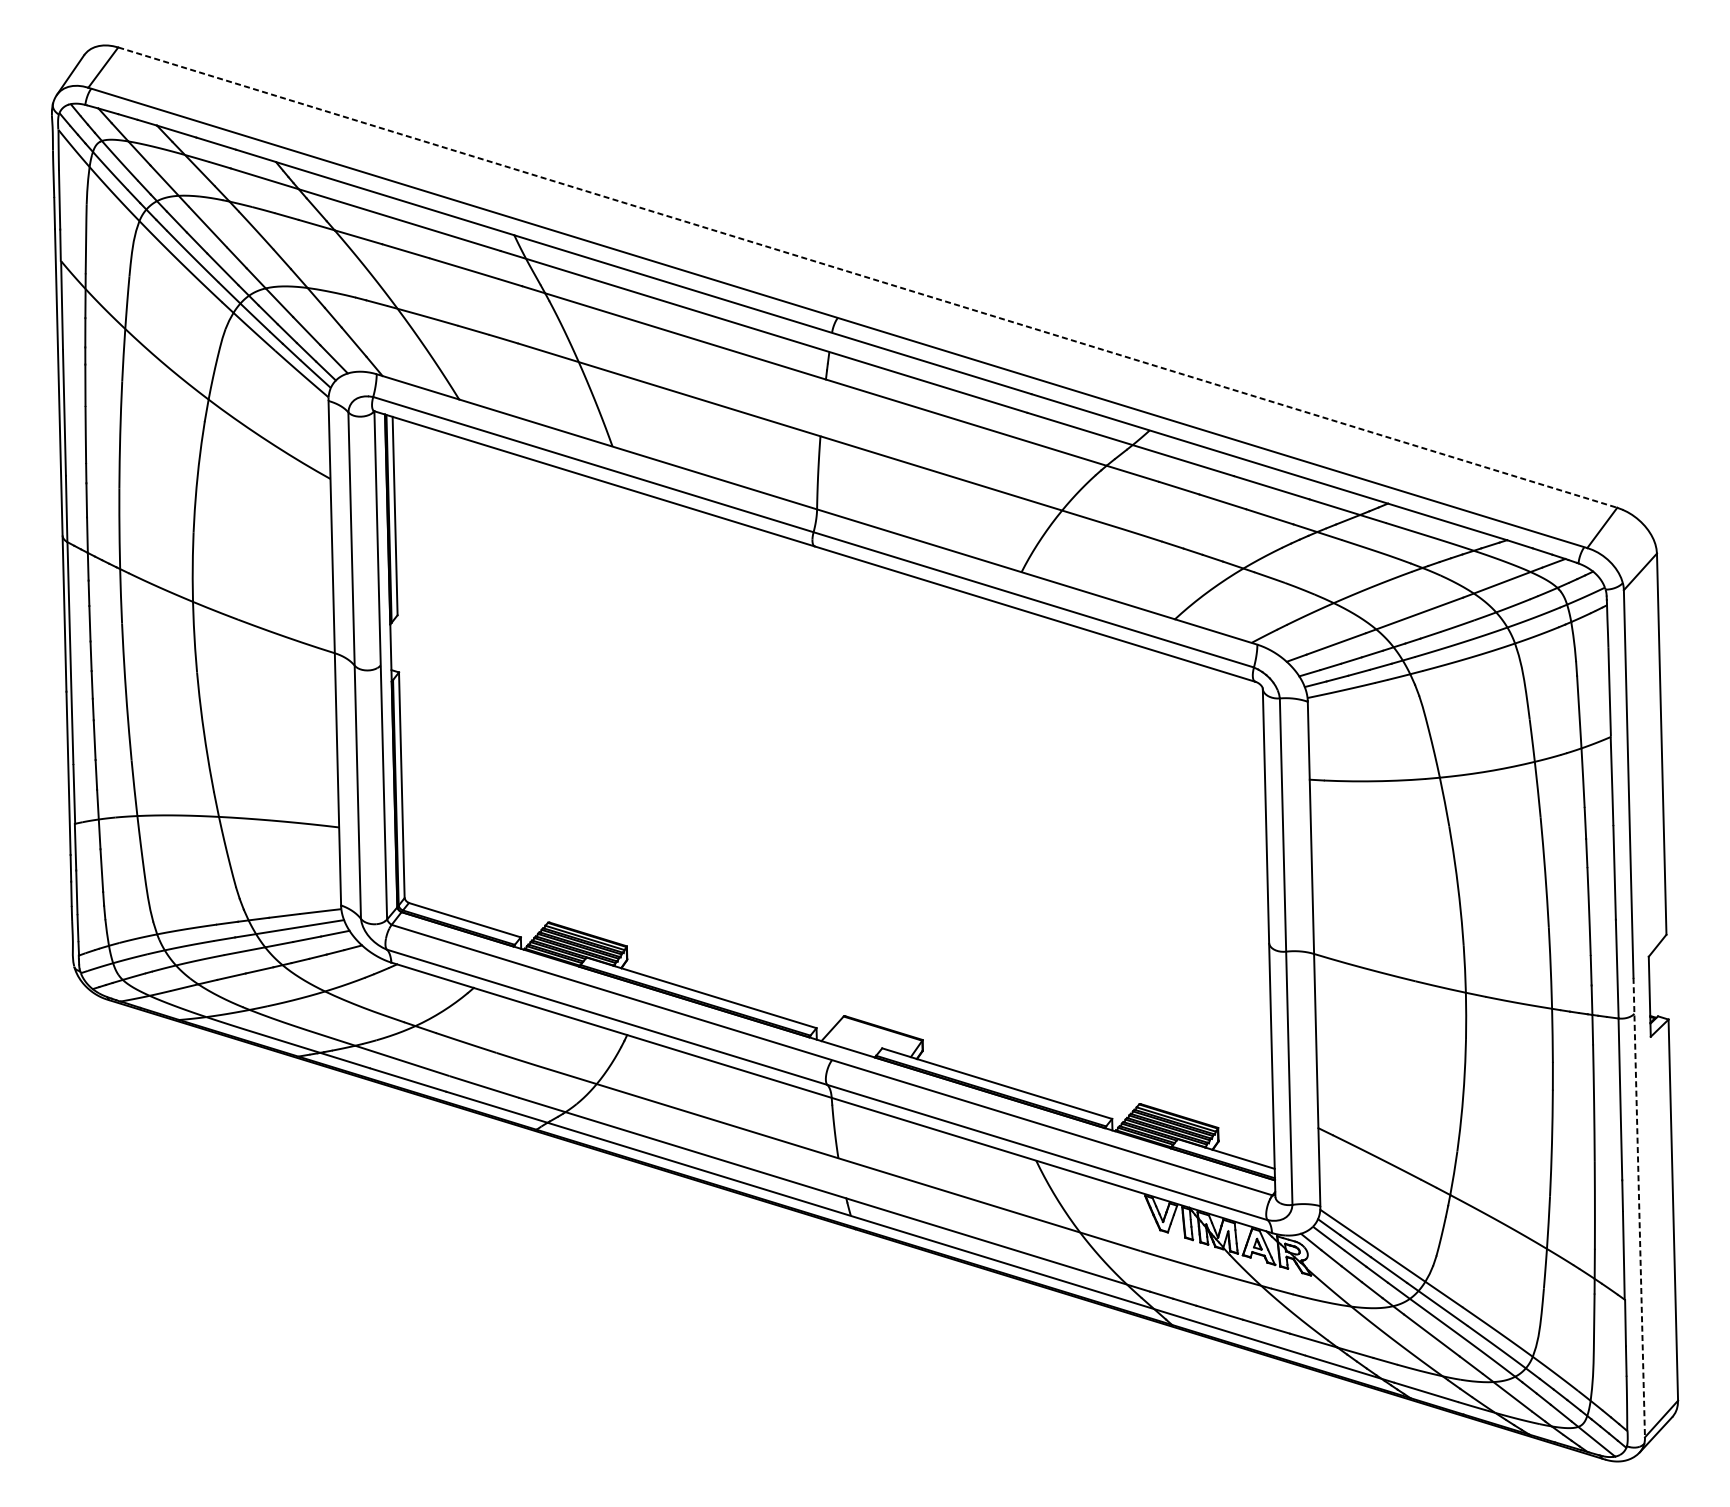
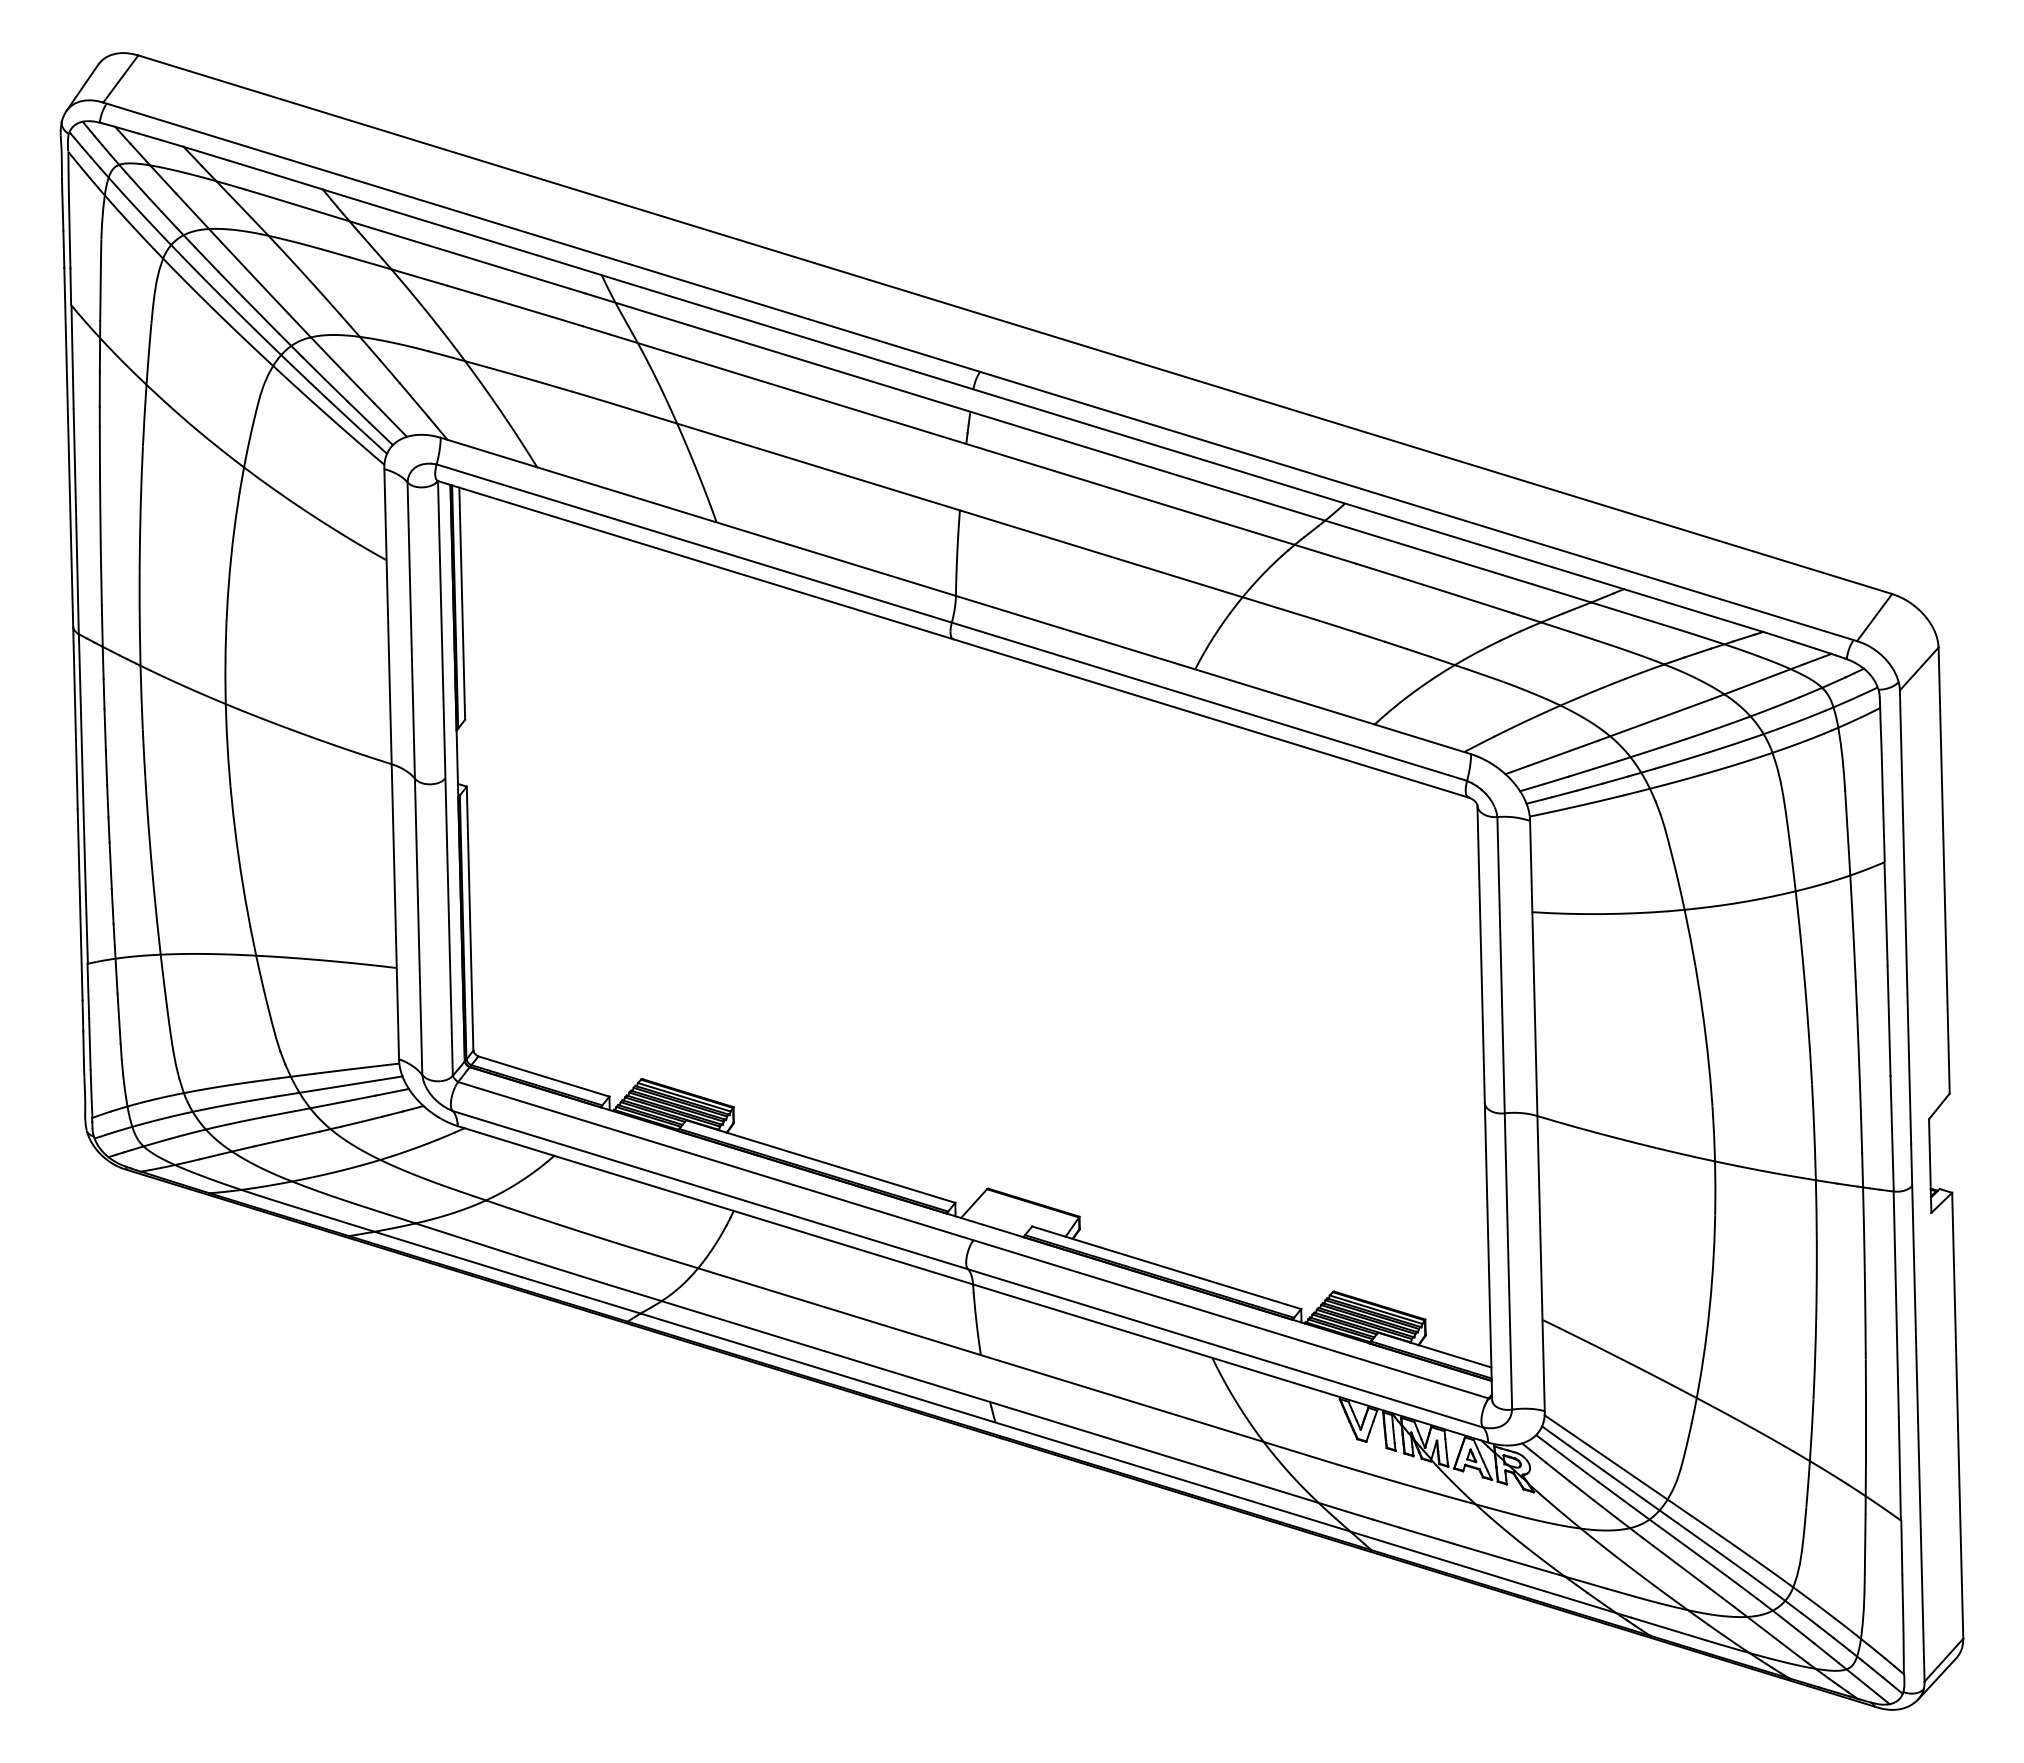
line: (867, 277) -> (1015, 324), dashed -> solid
line: (1638, 1207) -> (1917, 1412), dashed -> solid

